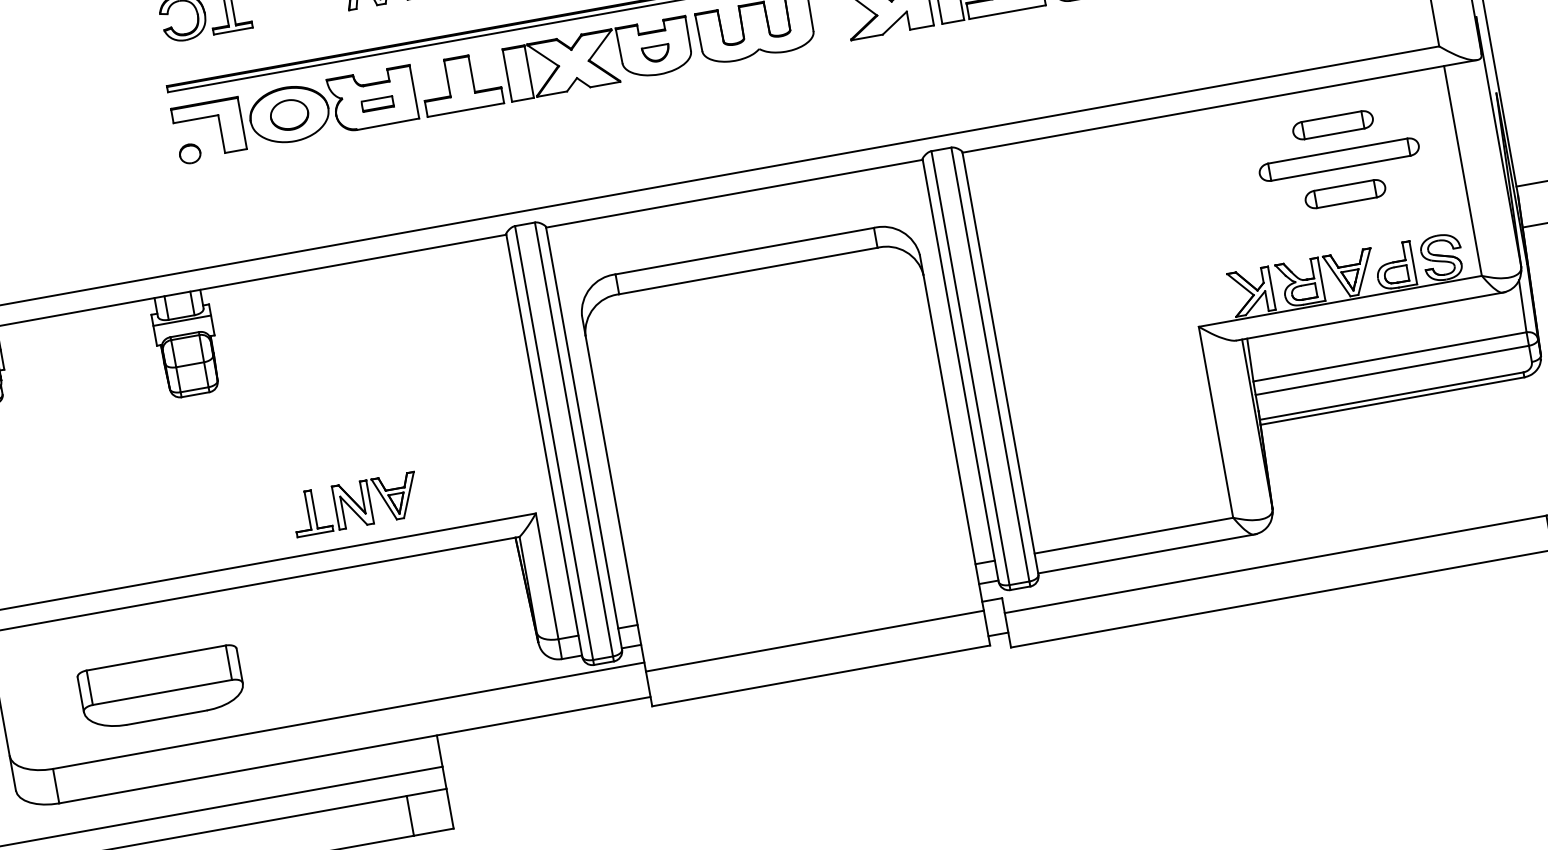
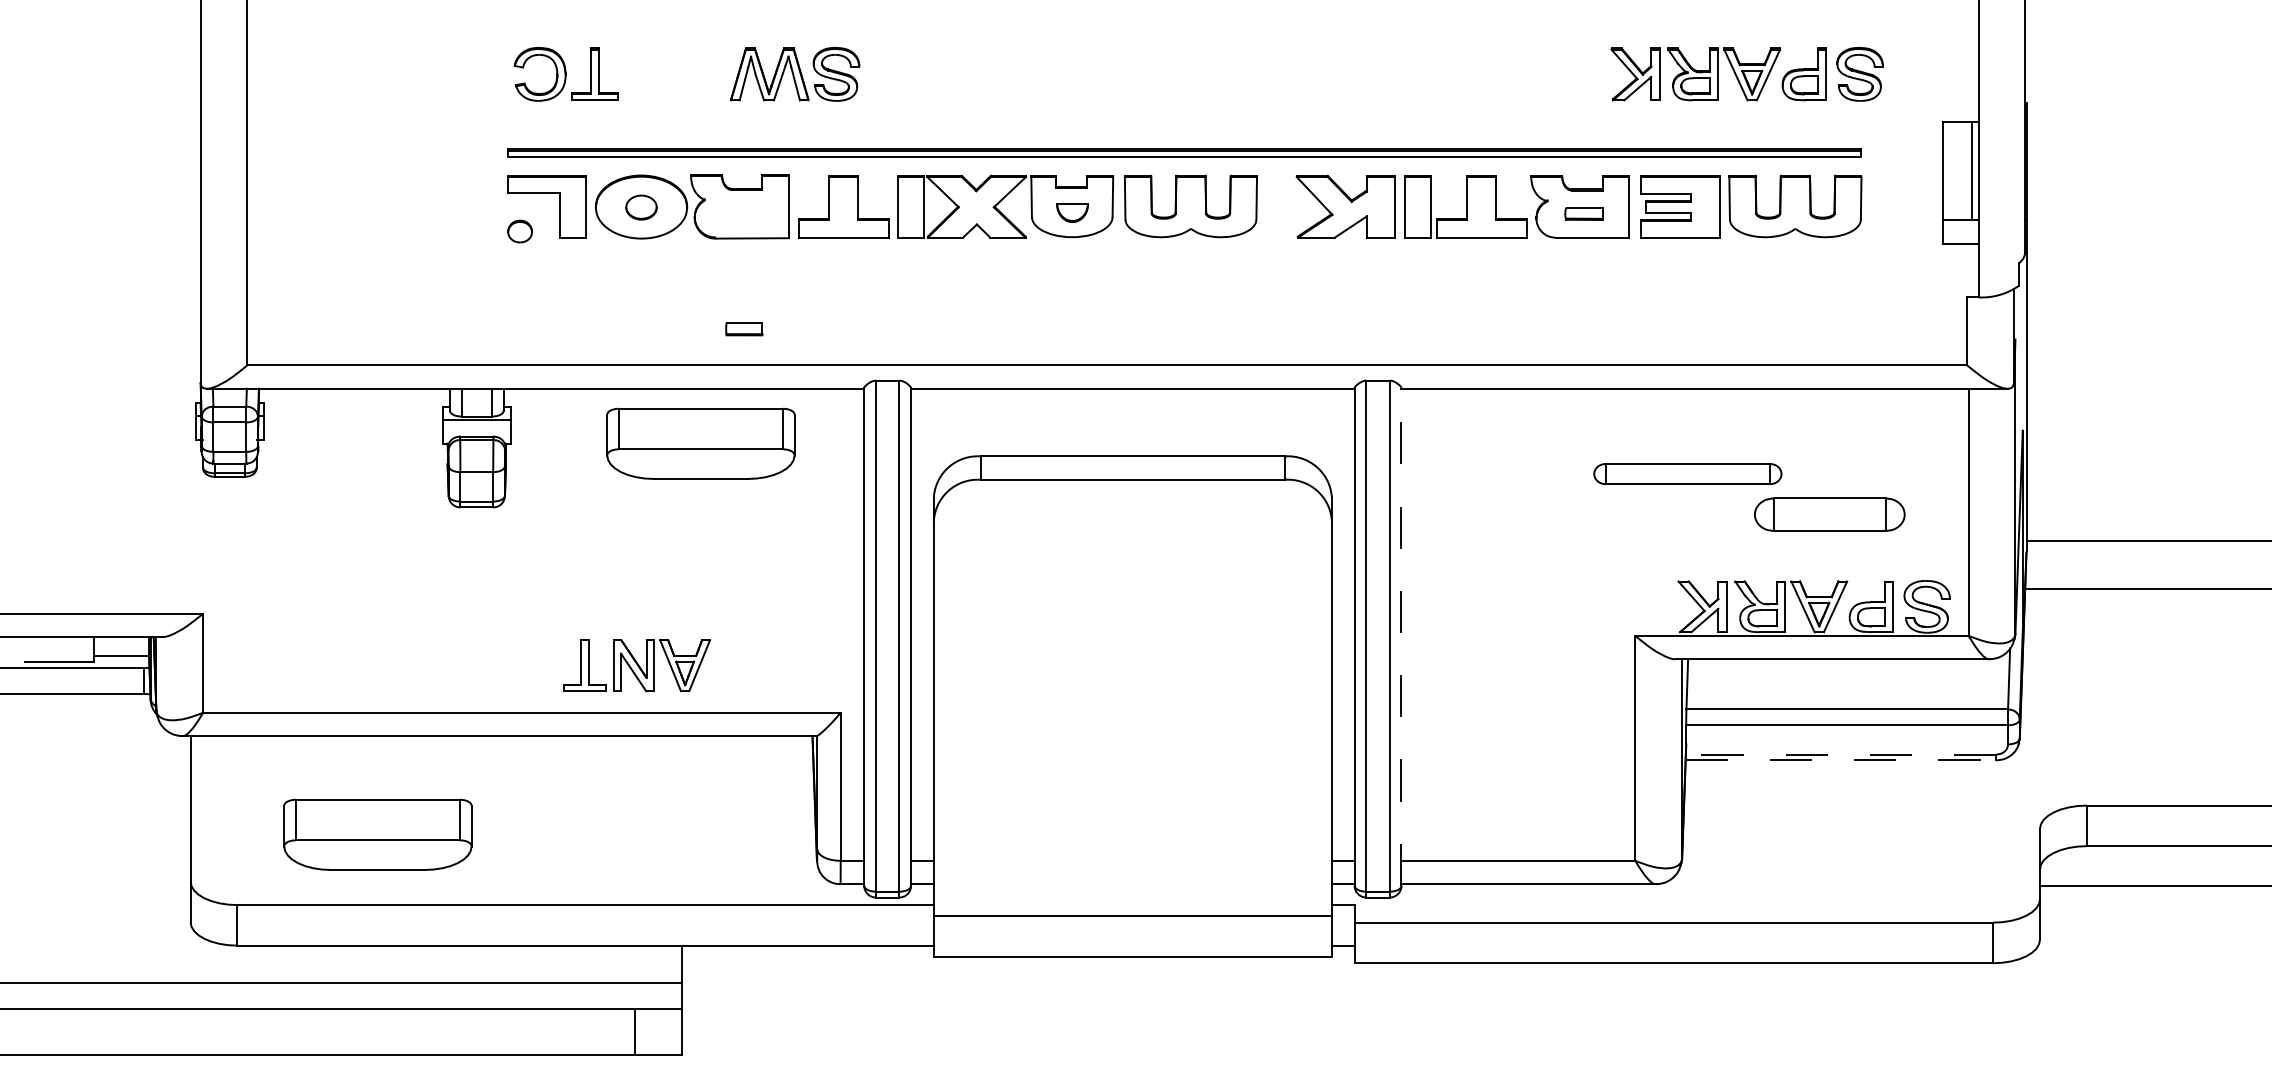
part: (377, 104) -> (744, 329), moved
part: (289, 114) -> (641, 207), size x0.7
part: (1332, 125) -> (1829, 433), removed
part: (1338, 159) -> (1687, 473), moved
part: (1345, 194) -> (1829, 514), size x1.6
part: (375, 306) -> (700, 443), added
line: (1000, 363) -> (1401, 636), solid -> dashed
line: (1391, 396) -> (1840, 754), solid -> dashed
line: (1392, 401) -> (1841, 760), solid -> dashed

